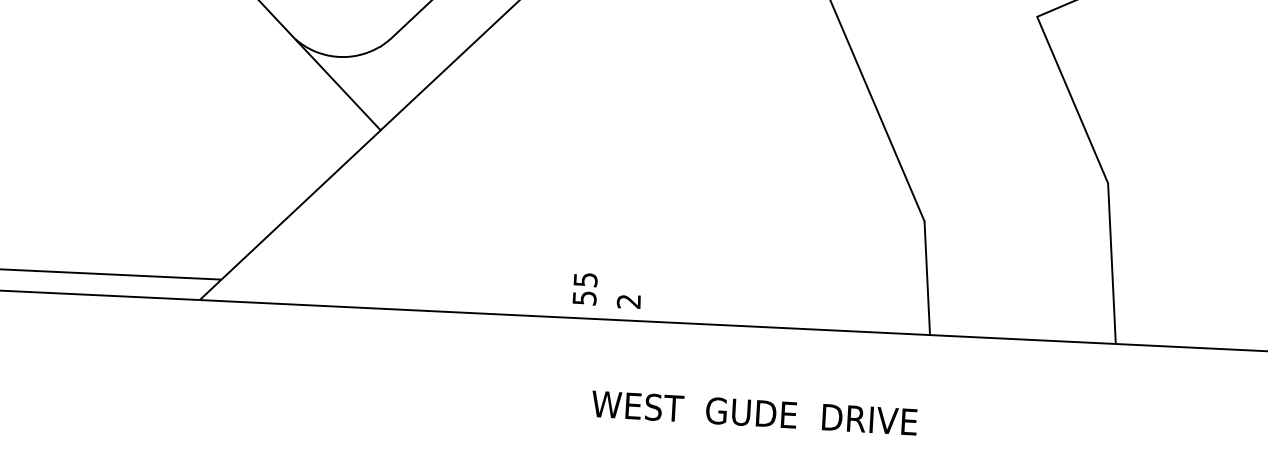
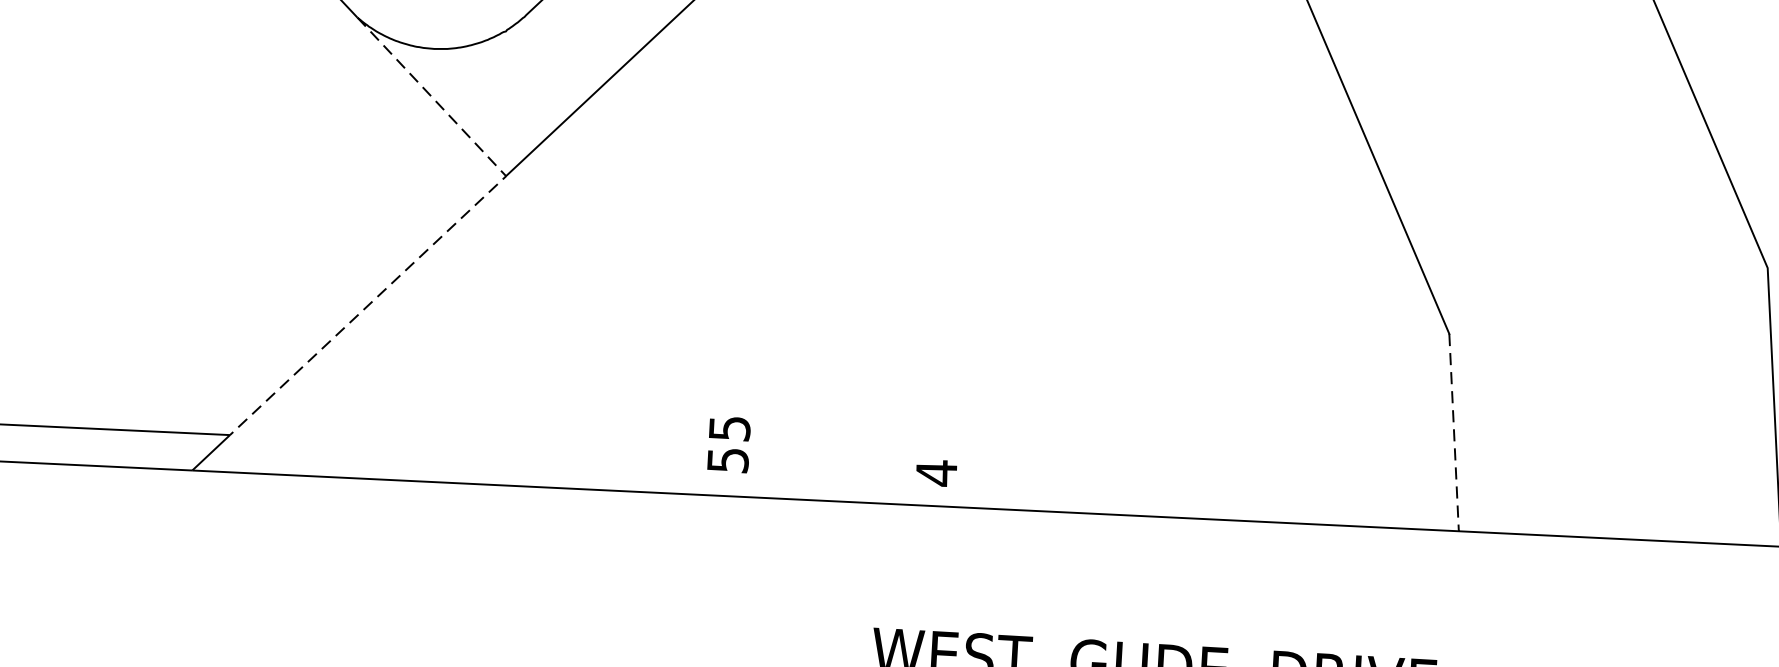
line: (347, 161) -> (448, 230), solid -> dashed
line: (927, 278) -> (1454, 433), solid -> dashed
text: (584, 289) -> (727, 445), moved
text: (628, 301) -> (935, 473), 2 -> 4

